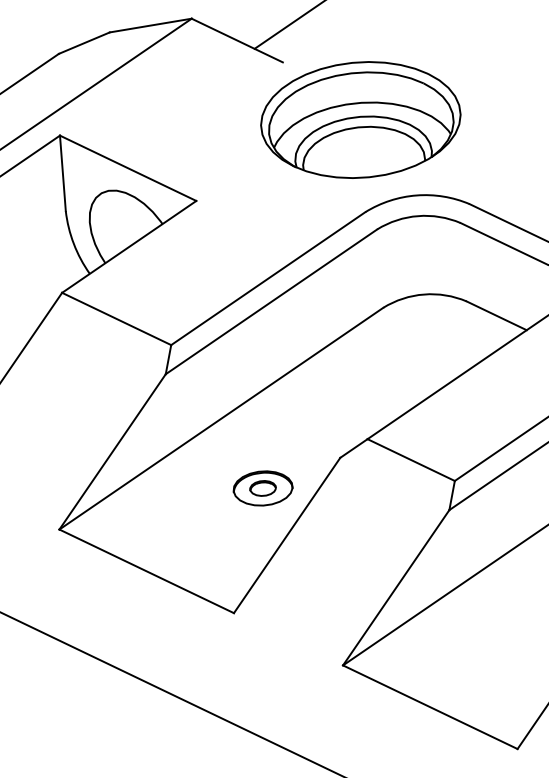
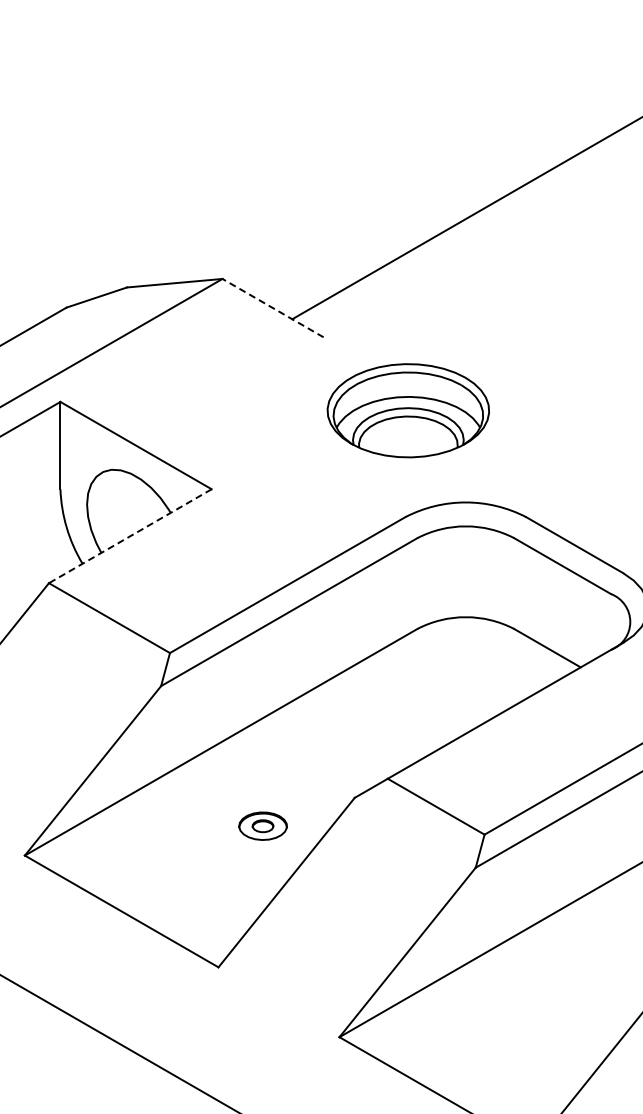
line: (236, 40) -> (272, 307), solid -> dashed
part: (360, 119) -> (408, 410), size x0.7
line: (129, 247) -> (130, 536), solid -> dashed
part: (262, 487) -> (262, 825), size x0.7

